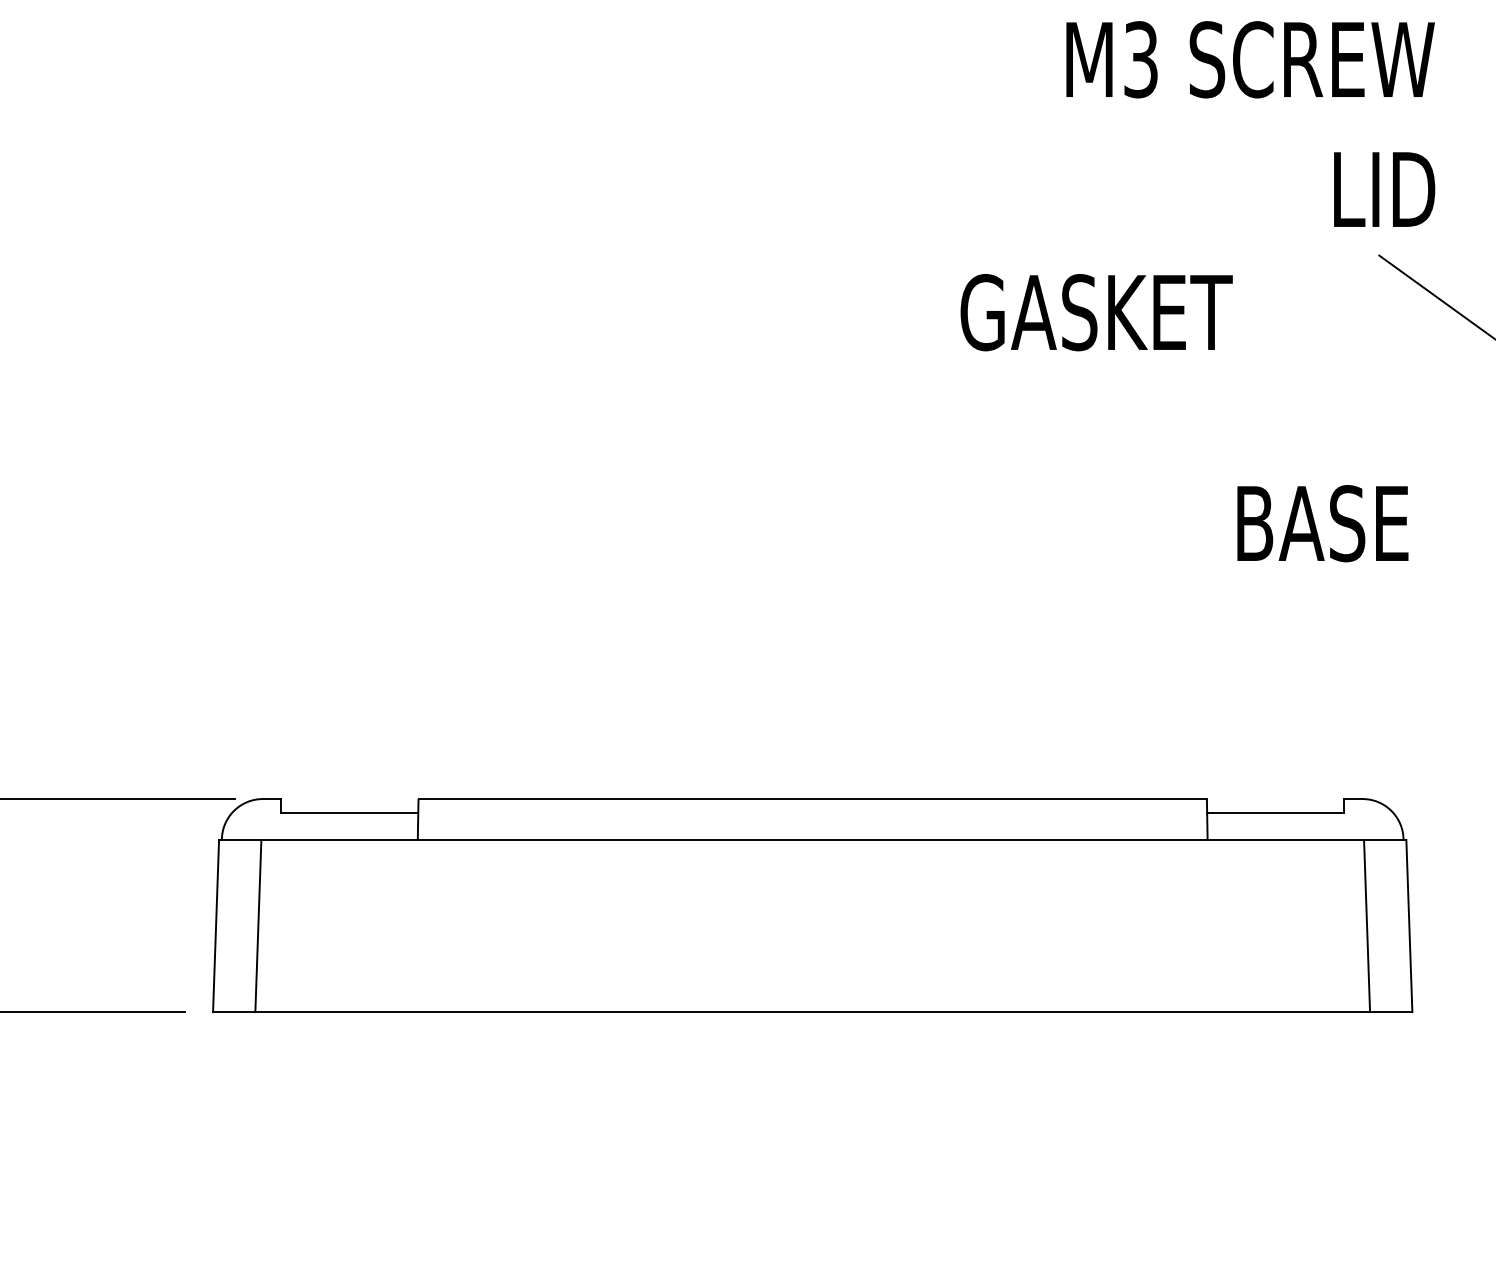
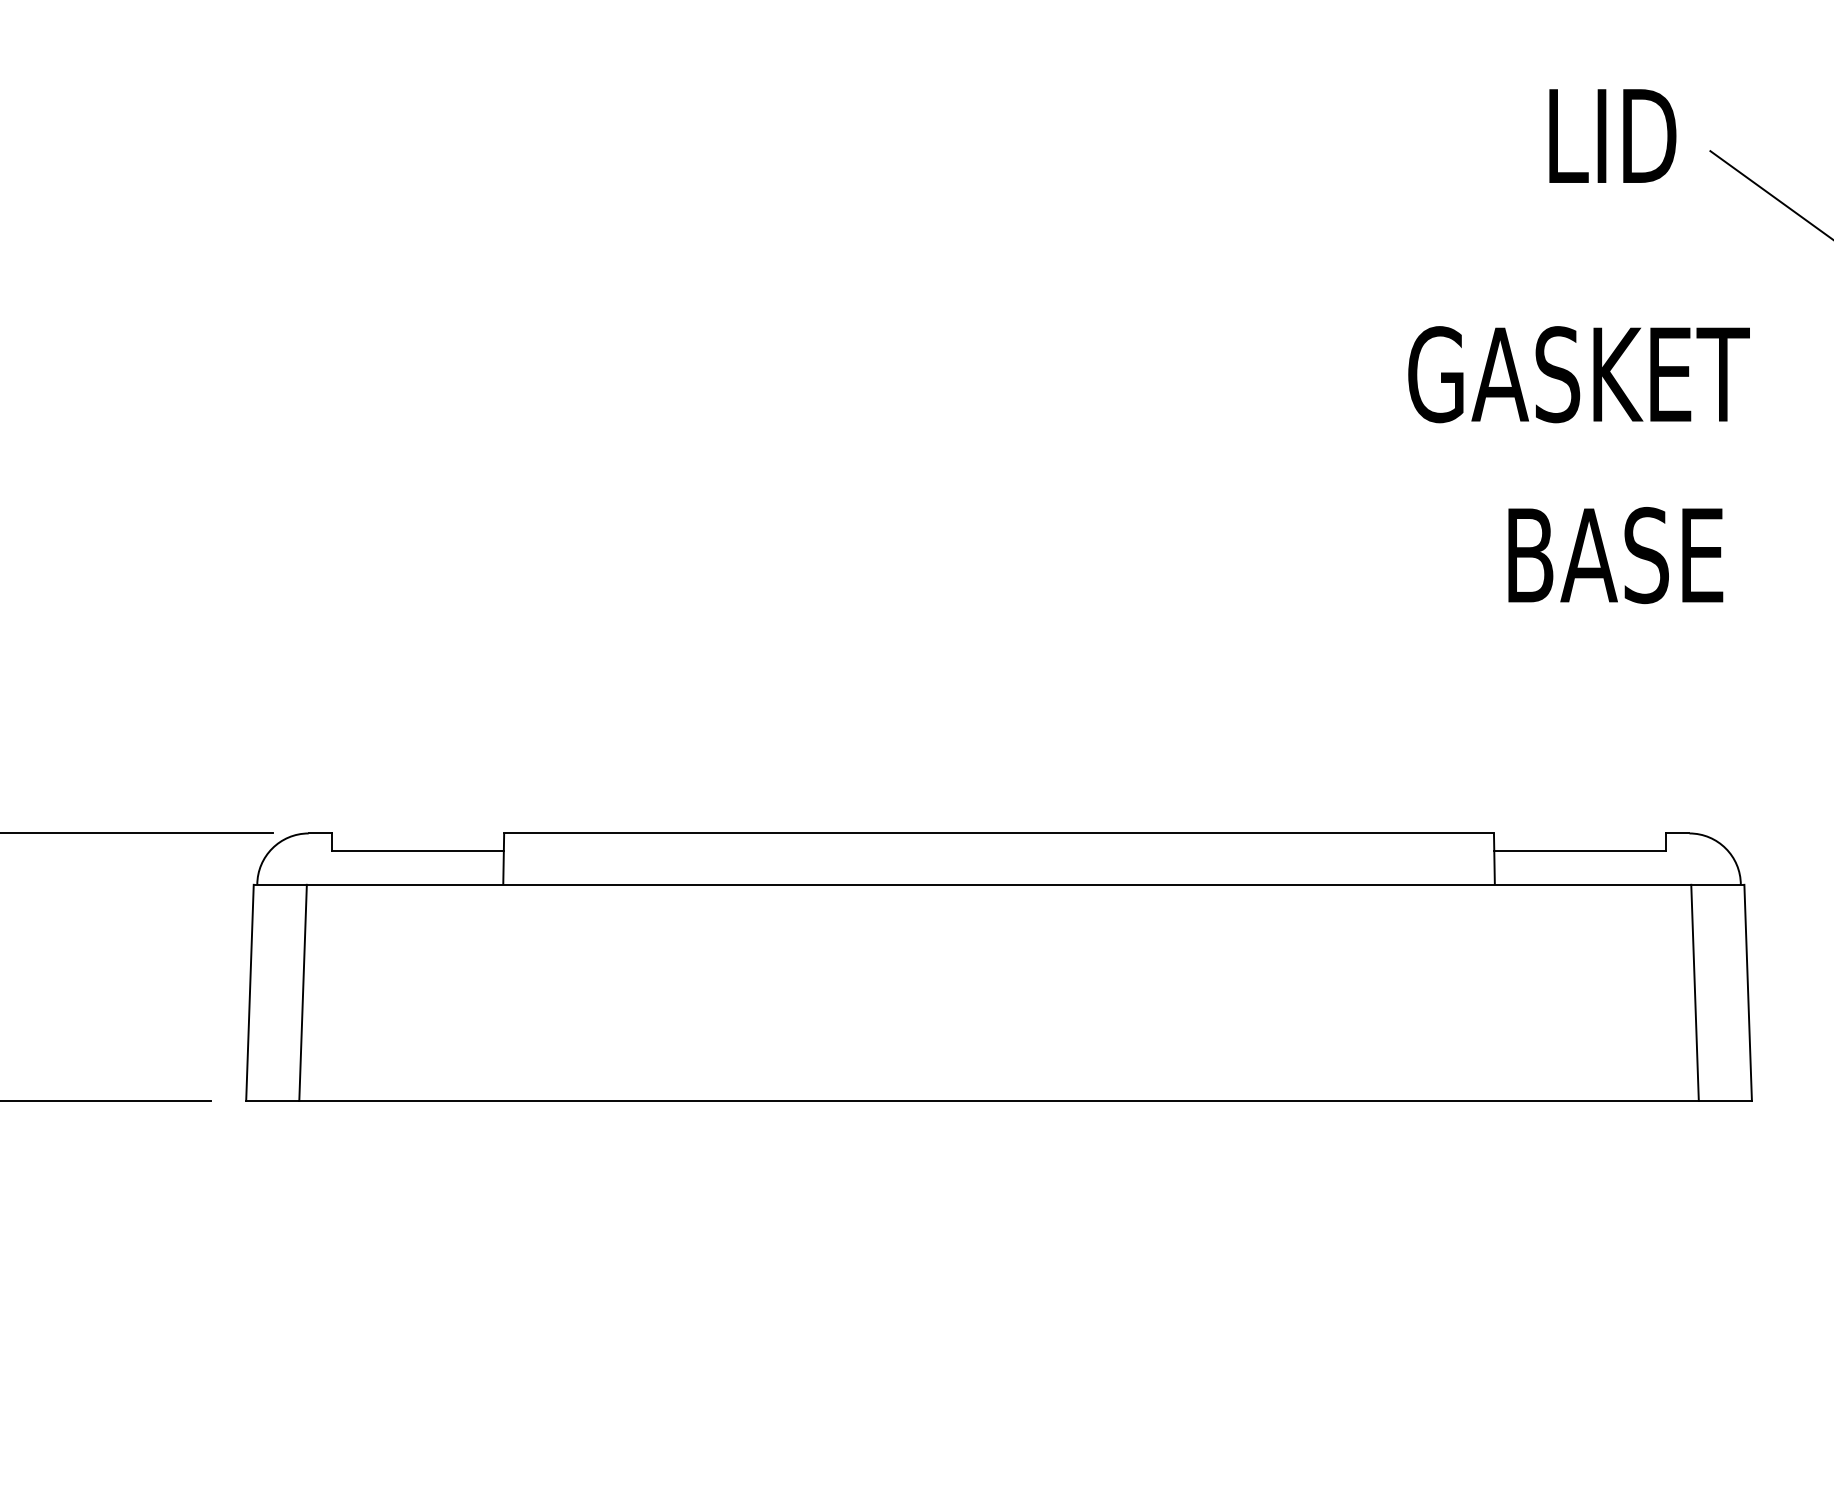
text: (1384, 189) -> (1612, 135), moved
text: (1096, 312) -> (1578, 374), moved
text: (1322, 523) -> (1615, 555), moved

